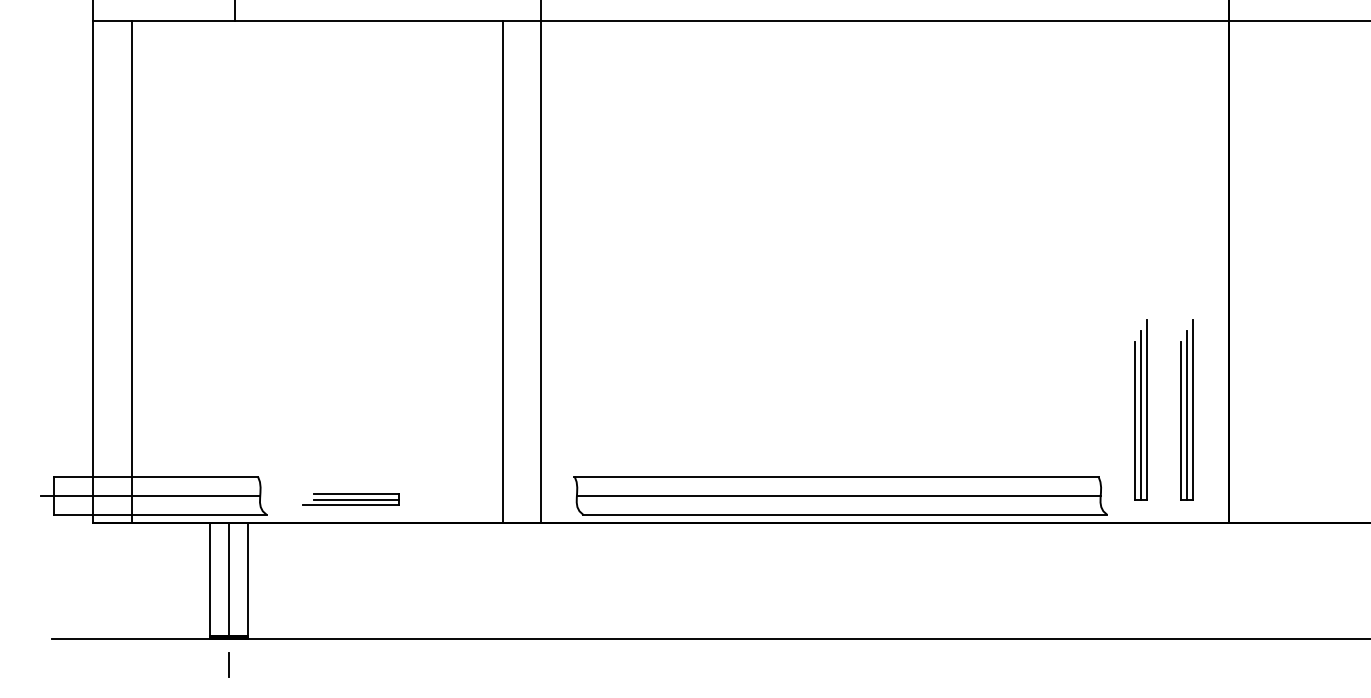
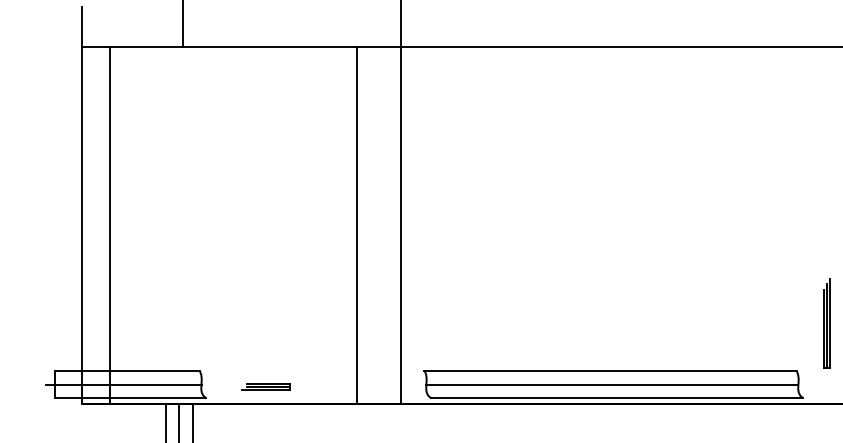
line: (502, 271) -> (357, 225), moved
part: (1140, 409) -> (826, 323), size x0.7
part: (350, 499) -> (265, 387), size x0.7

